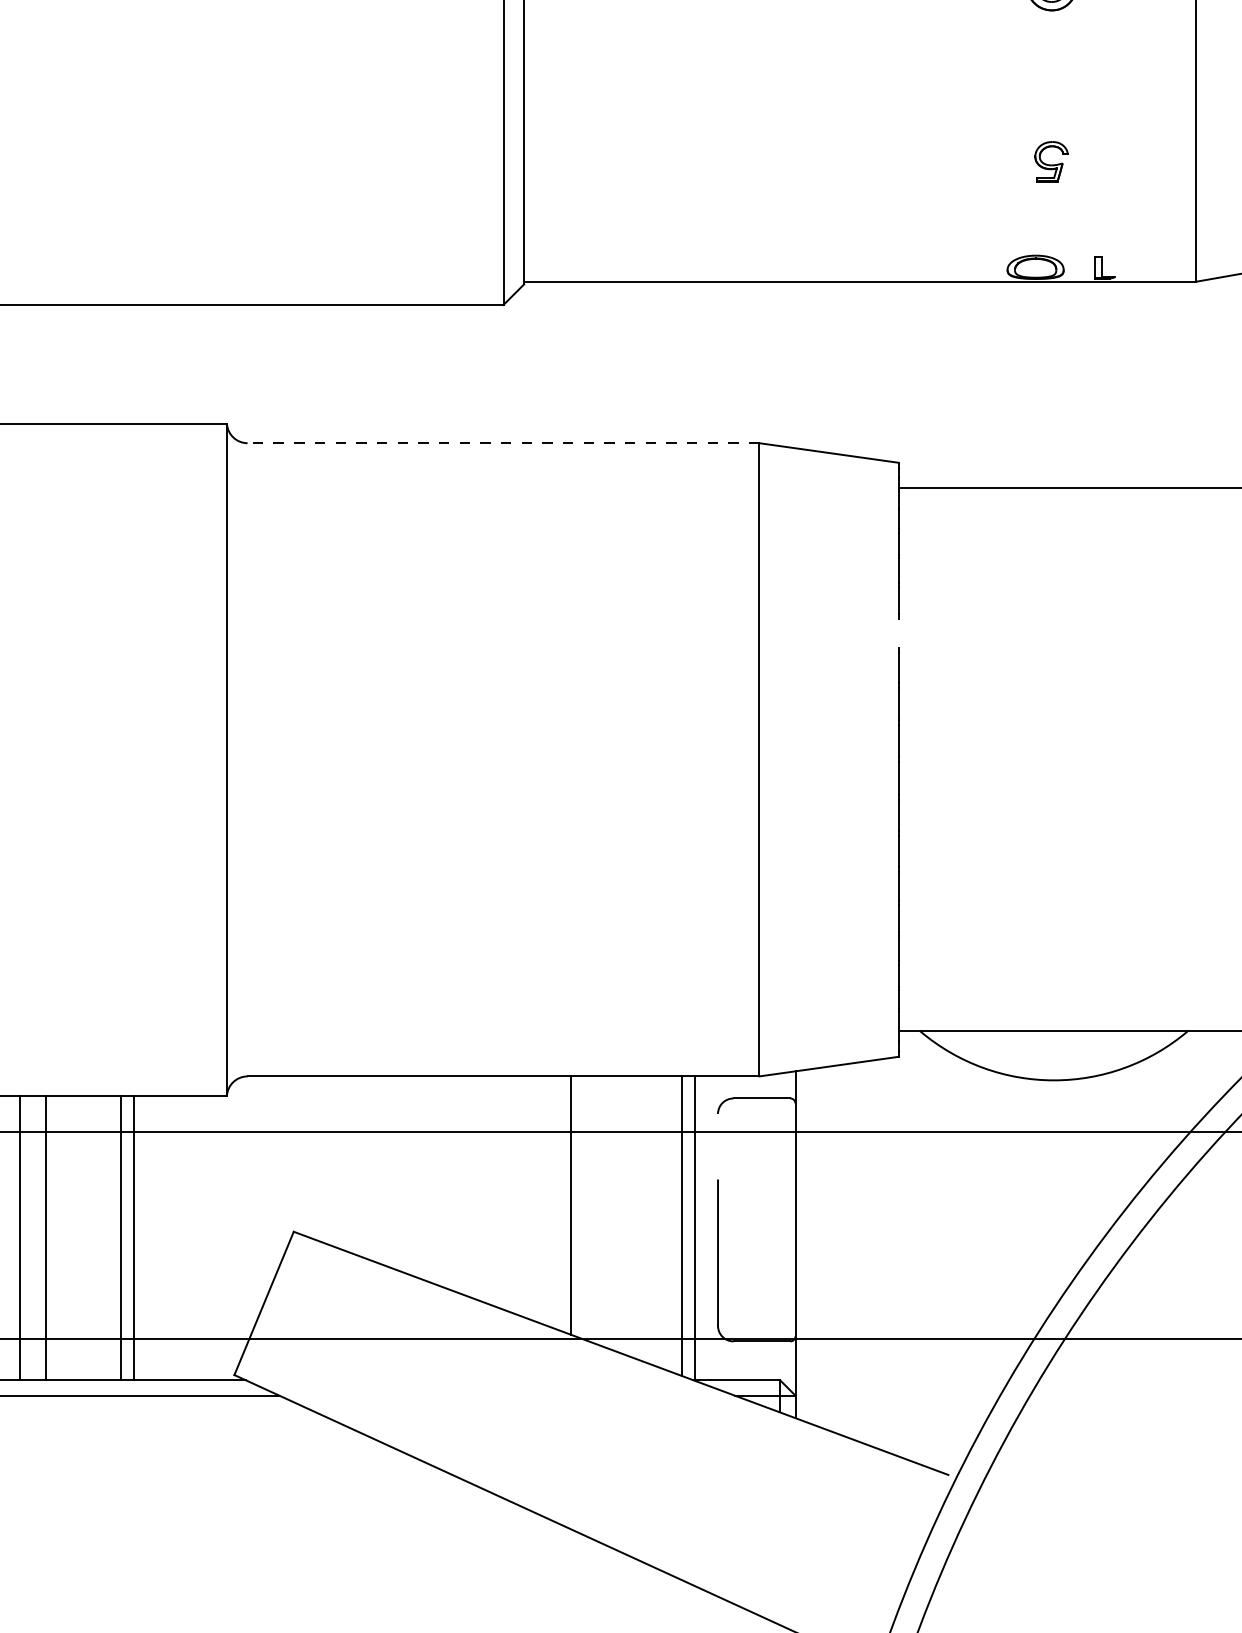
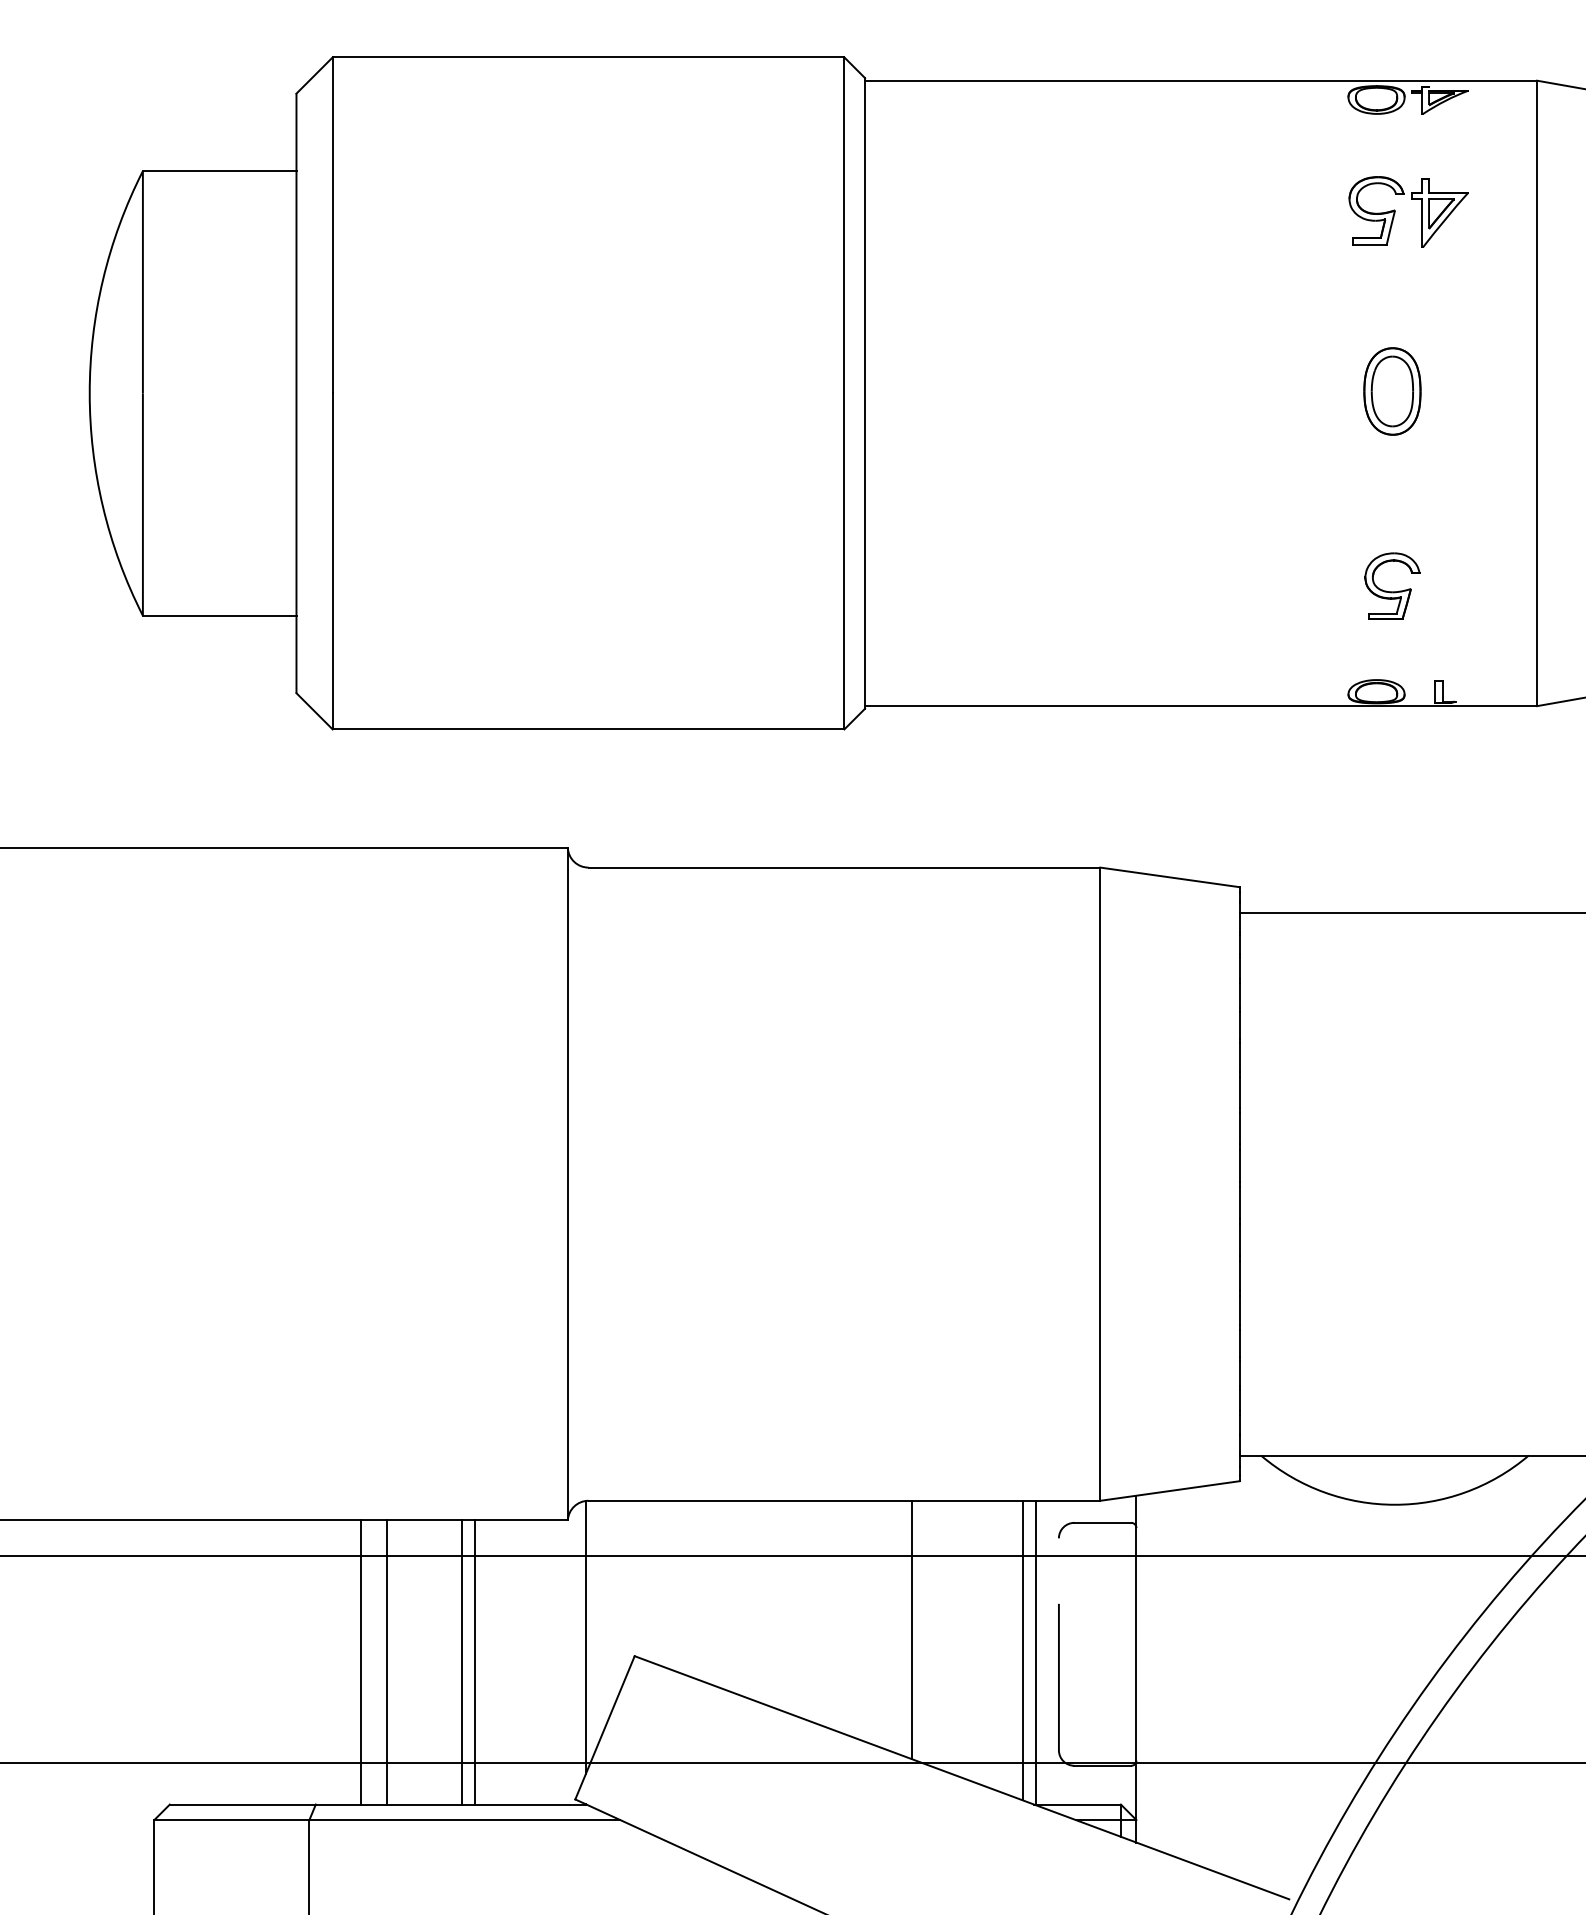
part: (1051, 161) -> (1392, 585), size x1.67
line: (503, 443) -> (844, 867), dashed -> solid
line: (898, 633) -> (1239, 1057), added
line: (244, 1212) -> (585, 1636), added

